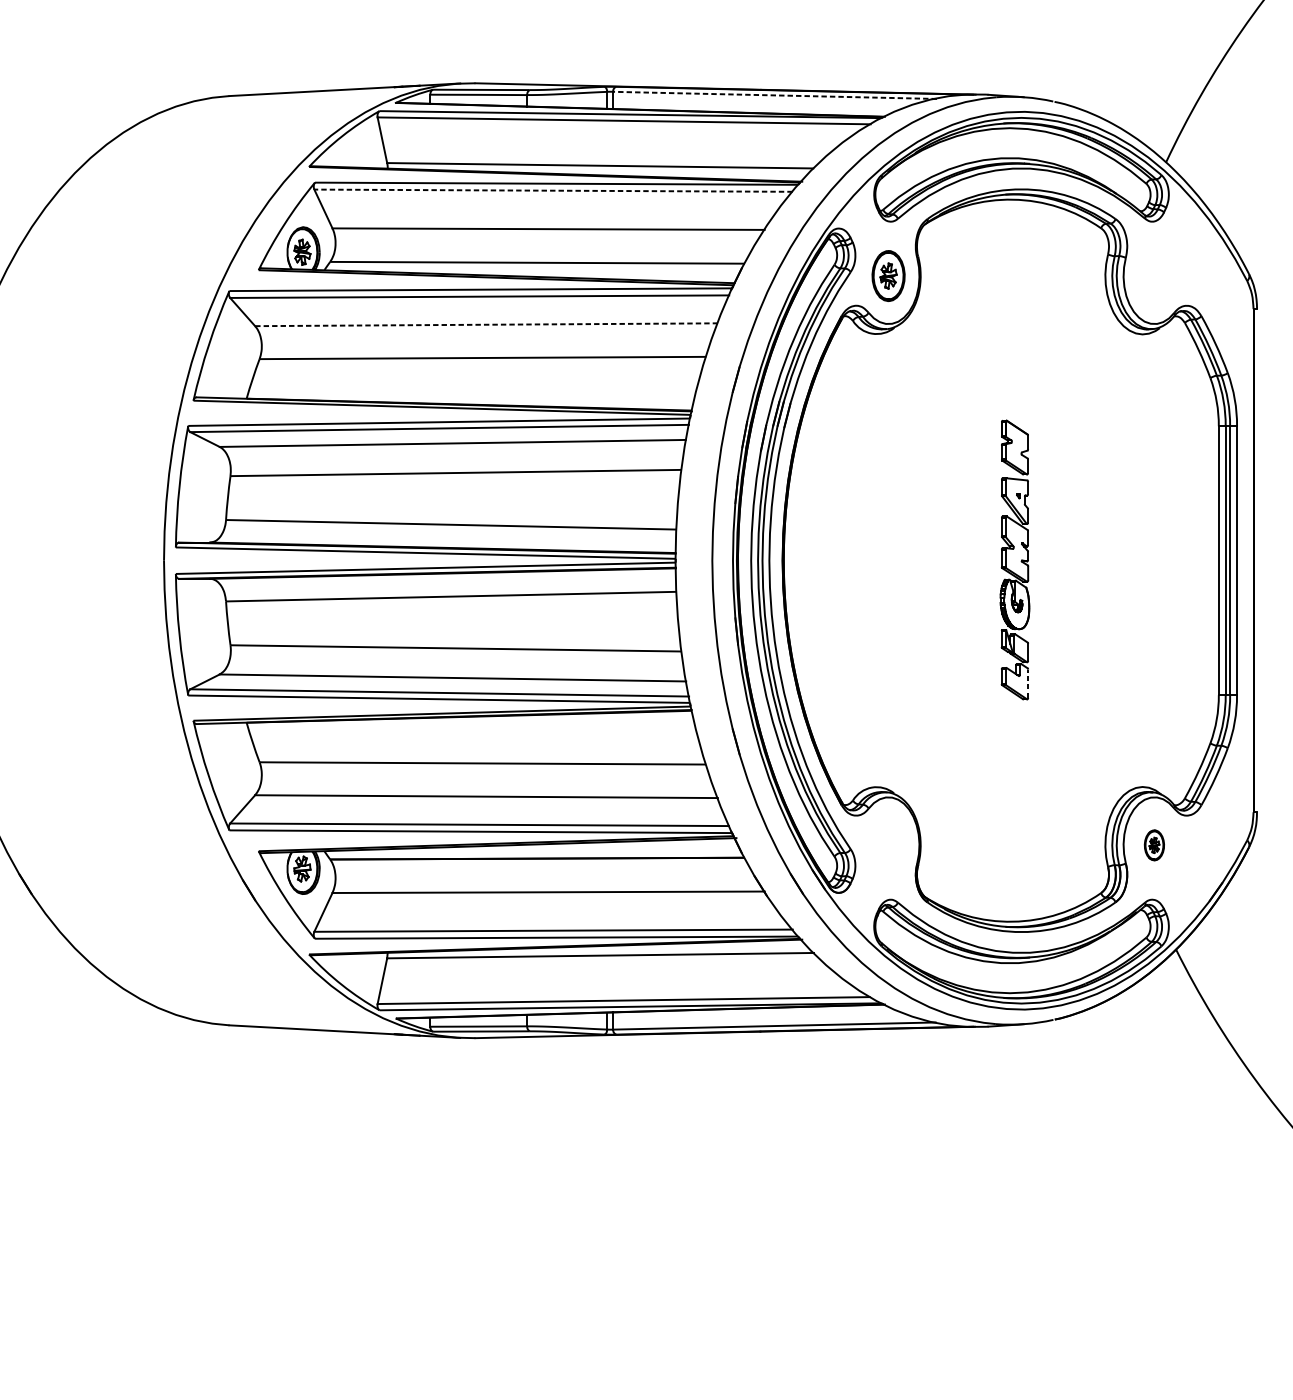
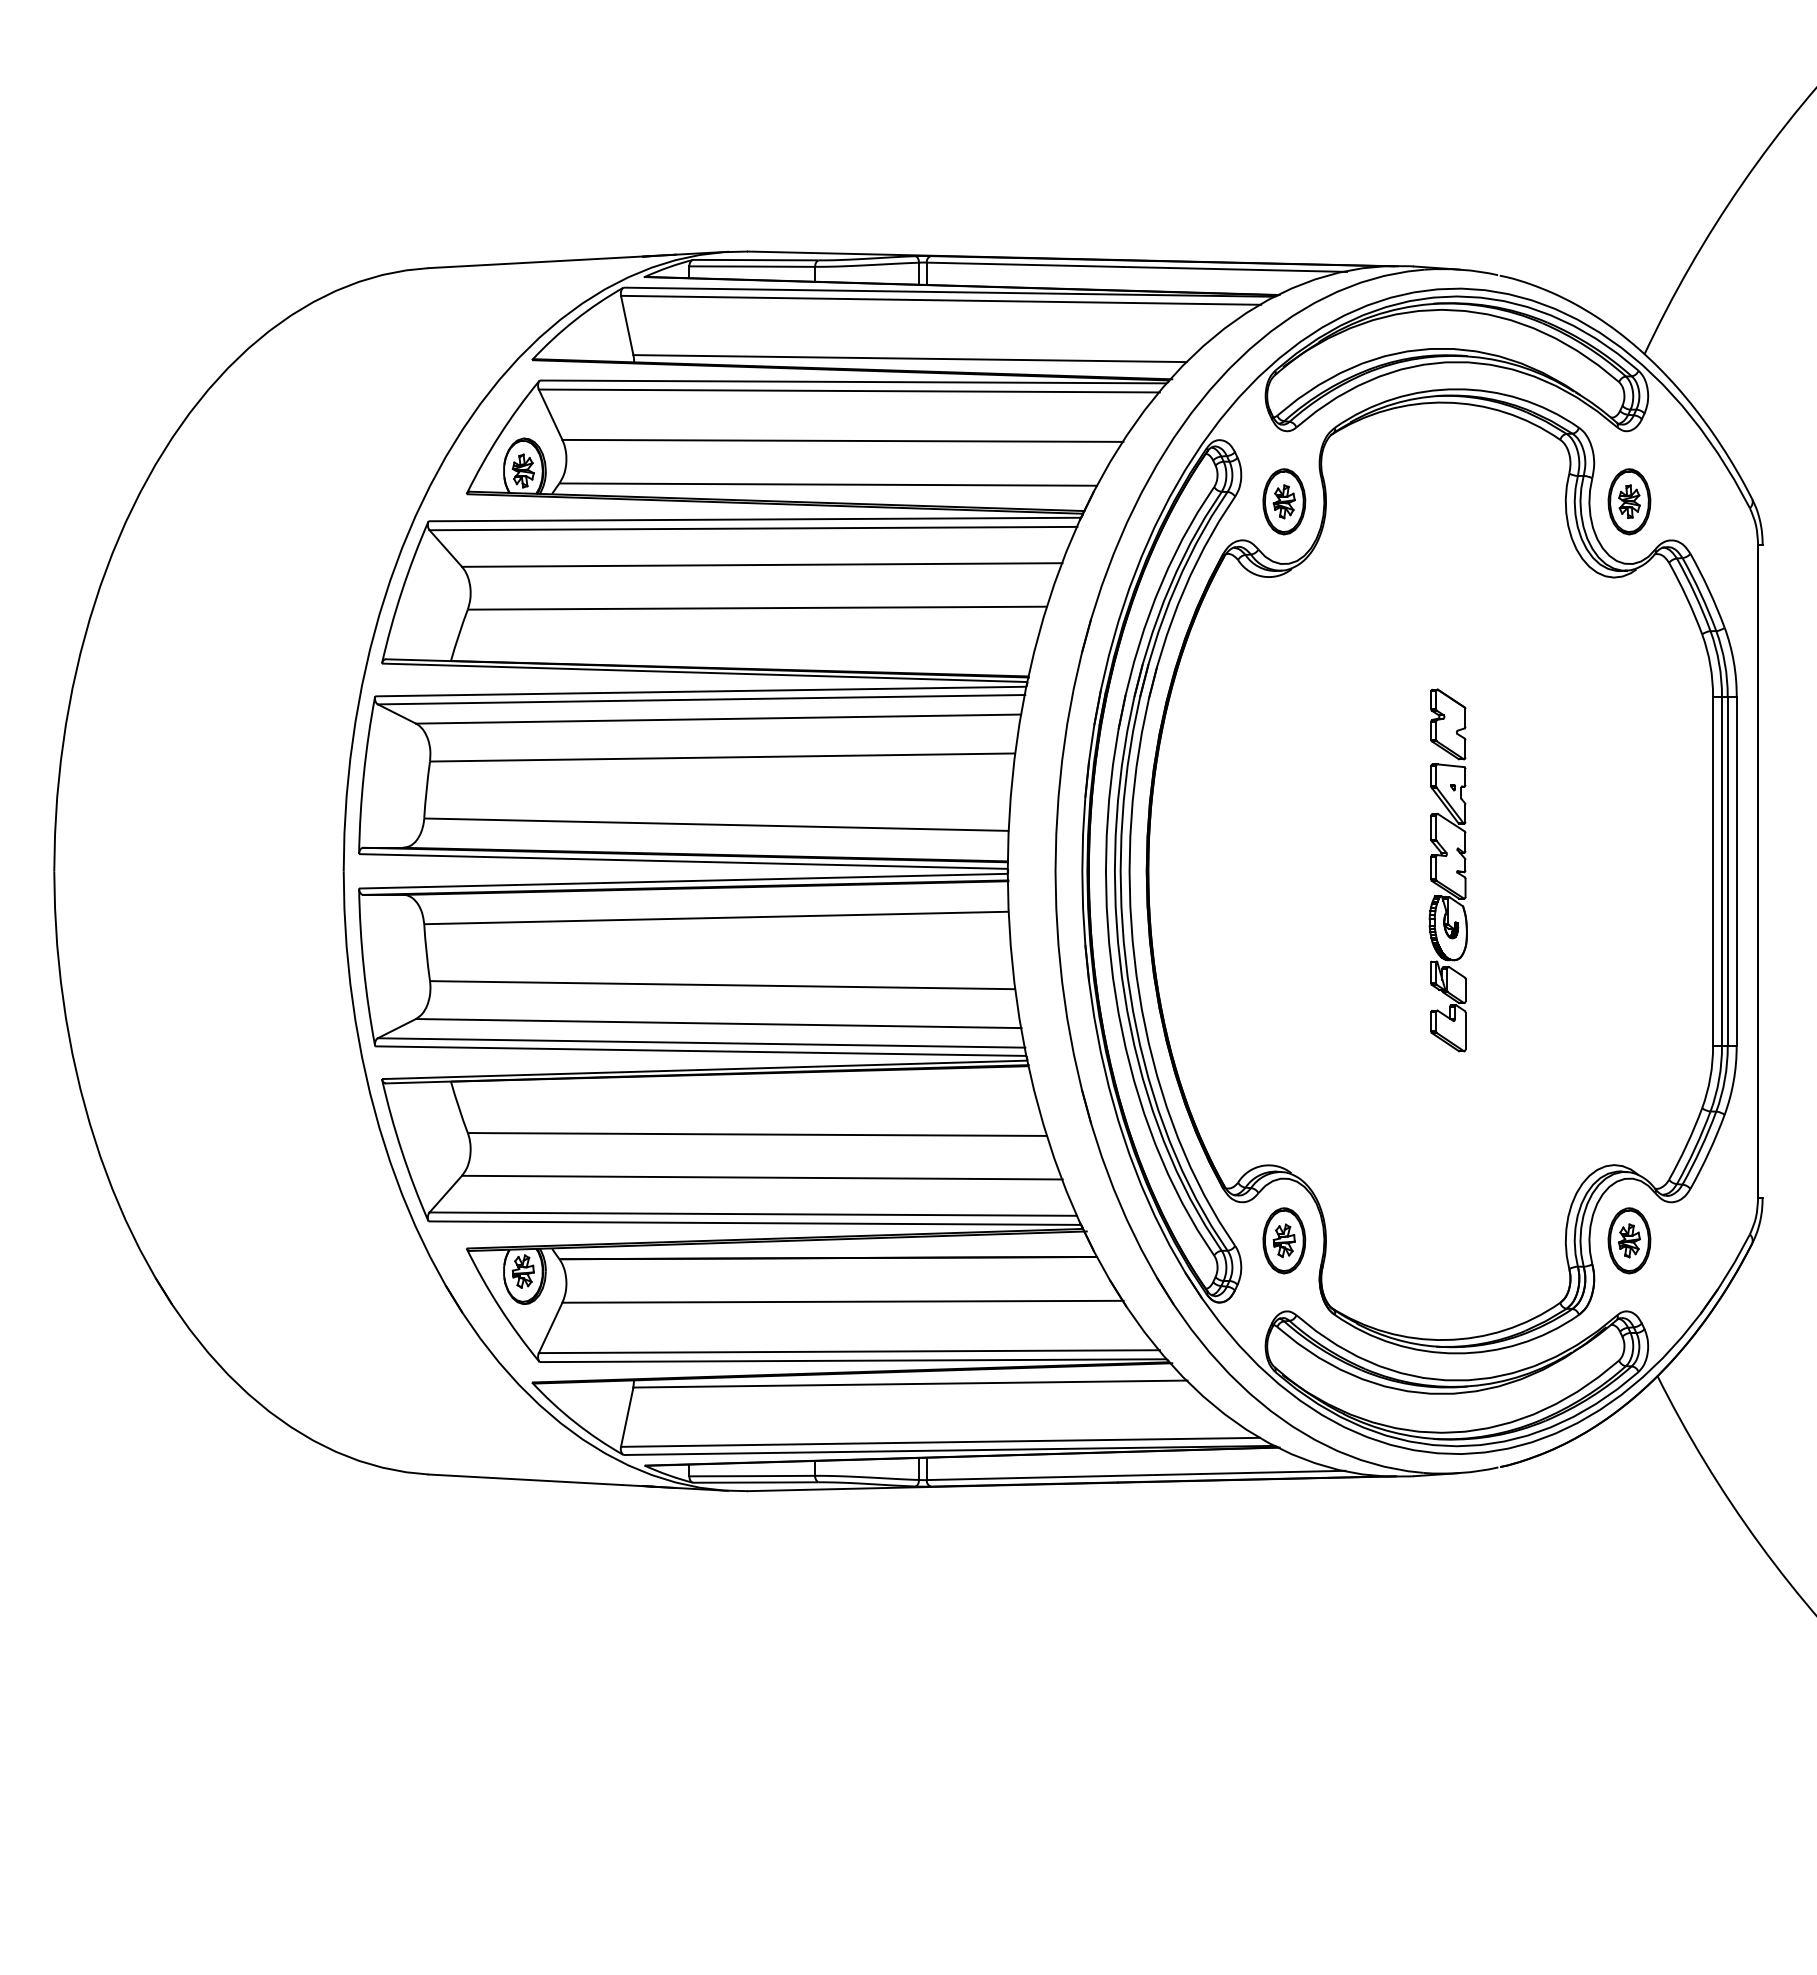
line: (774, 95) -> (1136, 267), dashed -> solid
line: (552, 191) -> (848, 391), dashed -> solid
part: (1154, 275) -> (1629, 501), added
line: (486, 325) -> (762, 565), dashed -> solid
line: (1028, 683) -> (1465, 1030), dashed -> solid
part: (888, 845) -> (1284, 1240), added
part: (1154, 845) -> (1629, 1240), size x1.67

